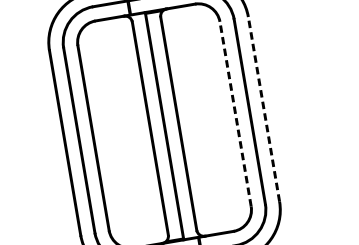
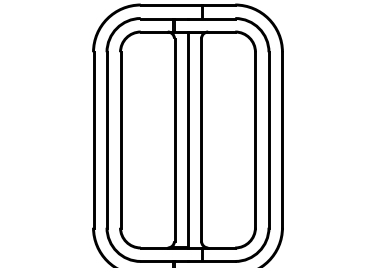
line: (264, 109) -> (282, 140), dashed -> solid
line: (235, 114) -> (255, 140), dashed -> solid

